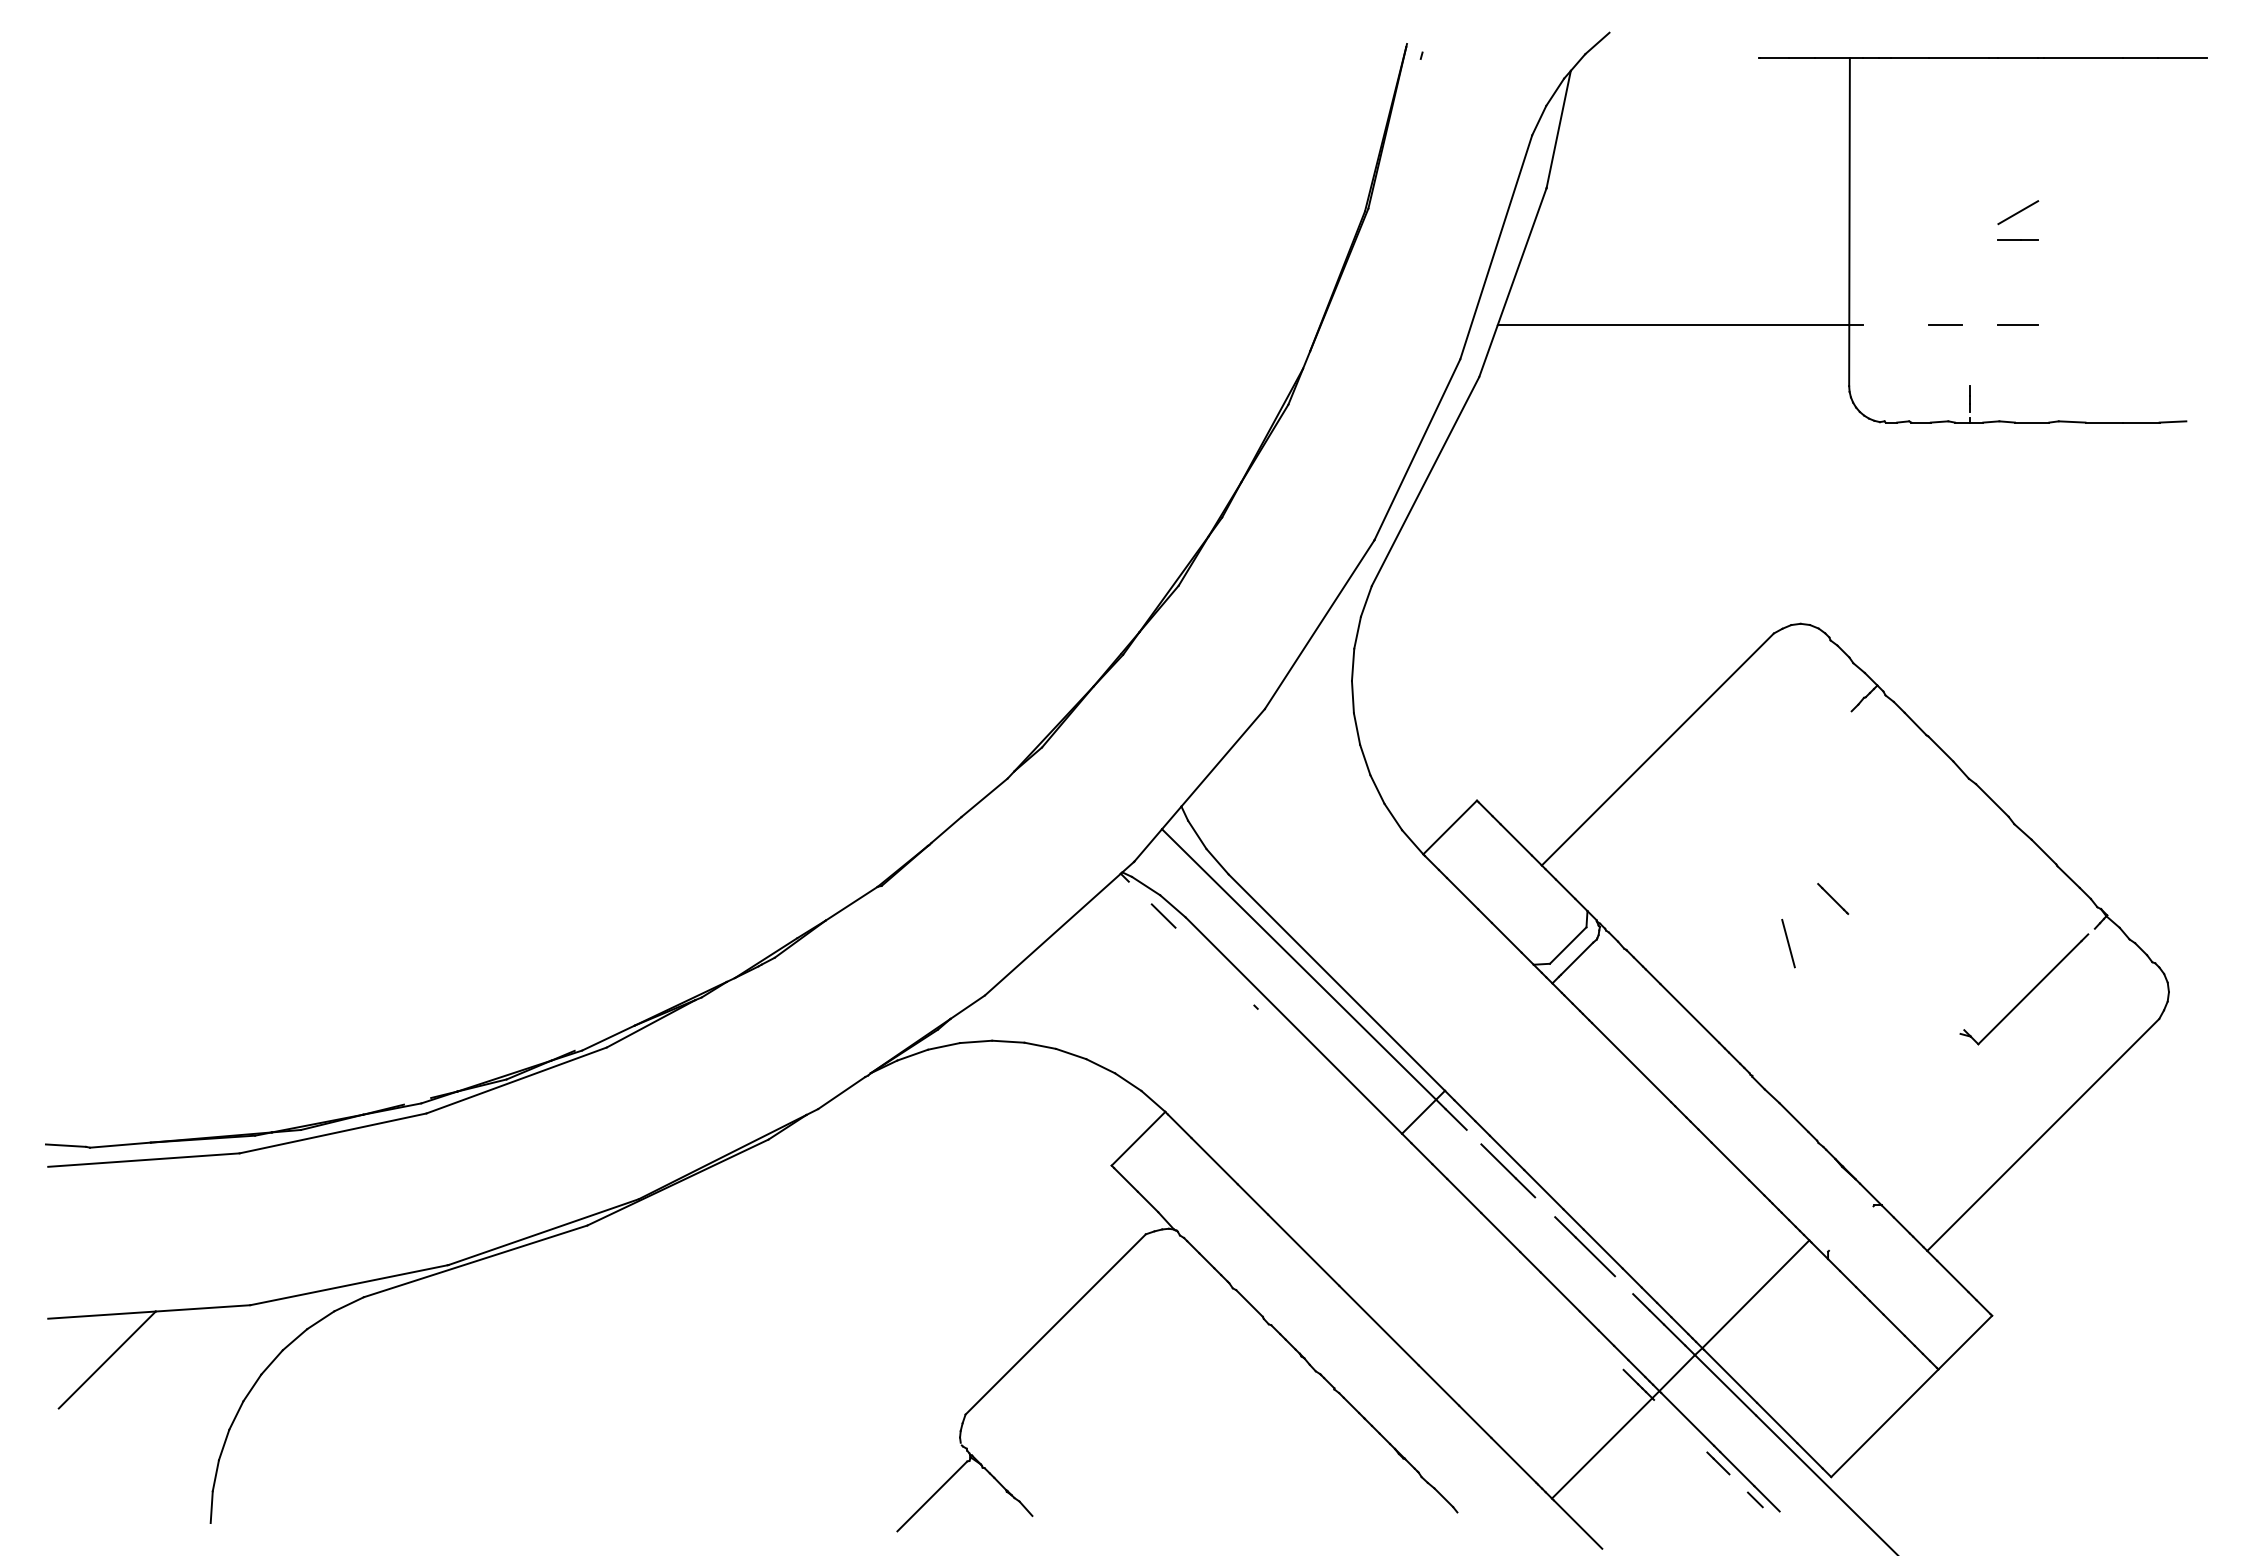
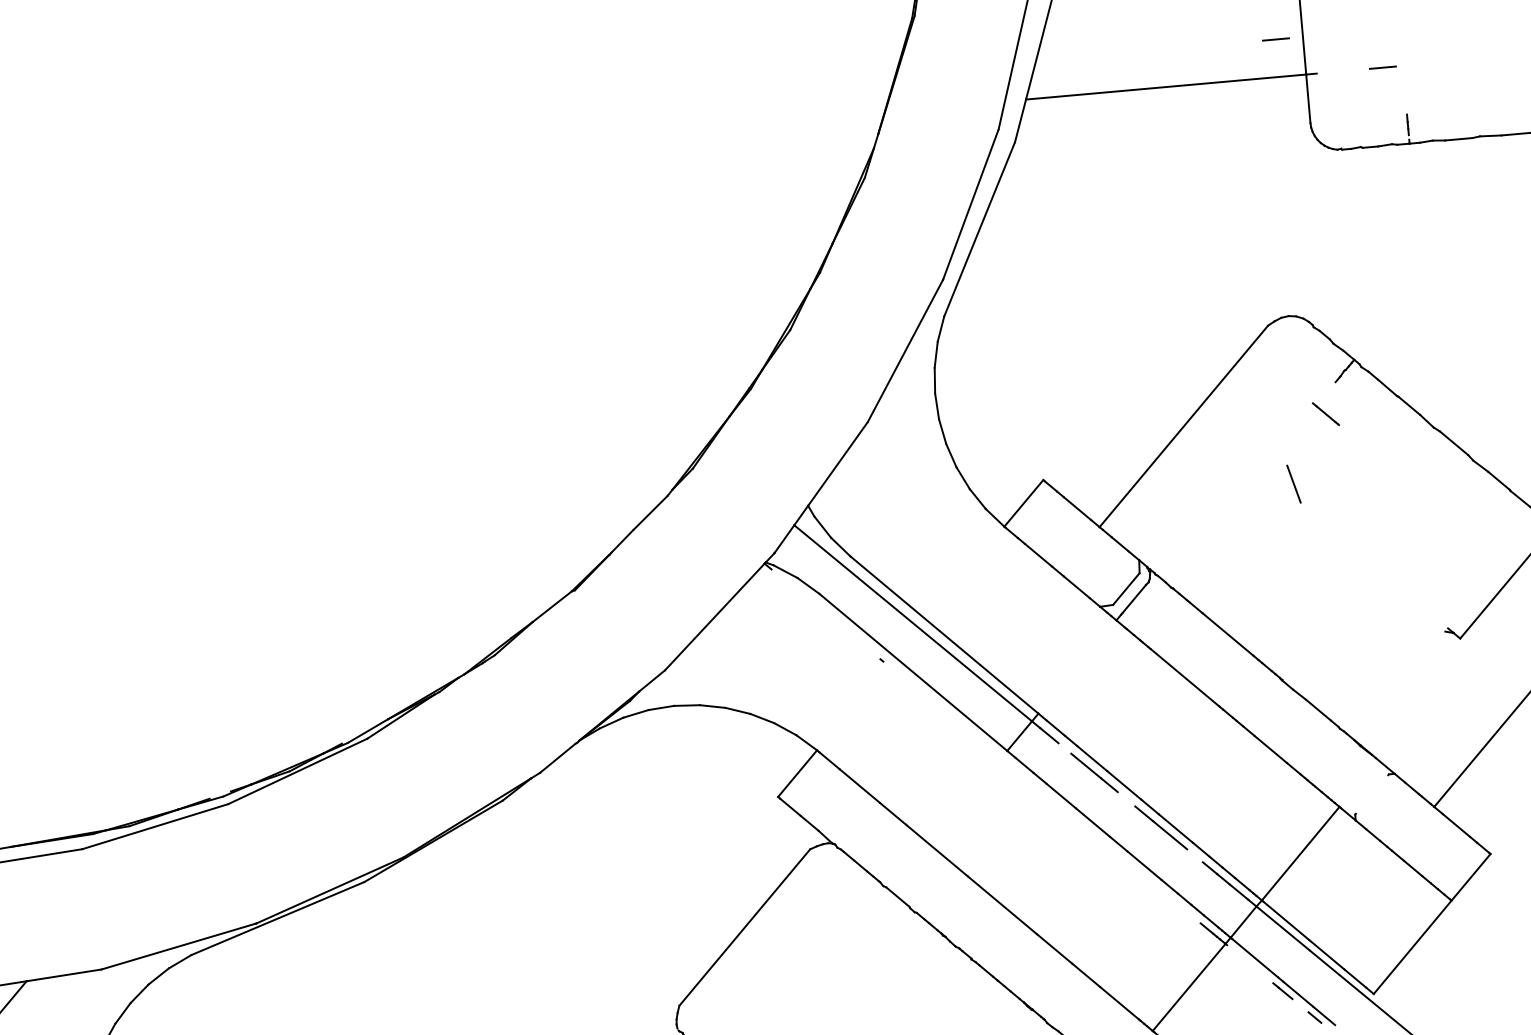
line: (1815, 277) -> (1275, 39), added
line: (2018, 325) -> (1441, 62), removed
line: (1833, 898) -> (1326, 413), moved
line: (1163, 915) -> (801, 593), removed
line: (1788, 943) -> (1293, 484), moved

